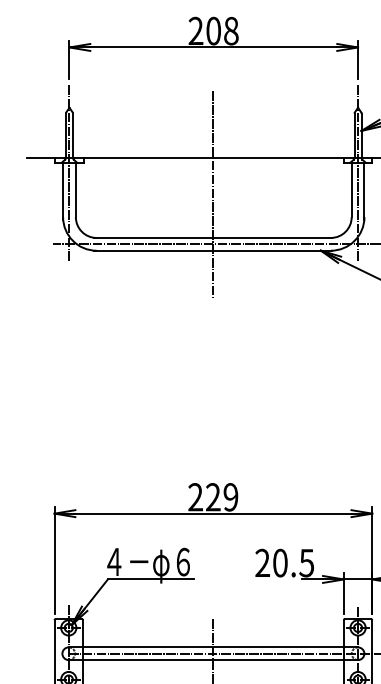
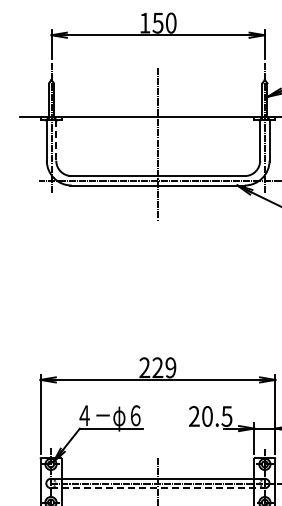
text: (212, 30) -> (157, 22), 208 -> 150
line: (76, 191) -> (56, 141), solid -> dashed
line: (212, 660) -> (157, 488), solid -> dashed

